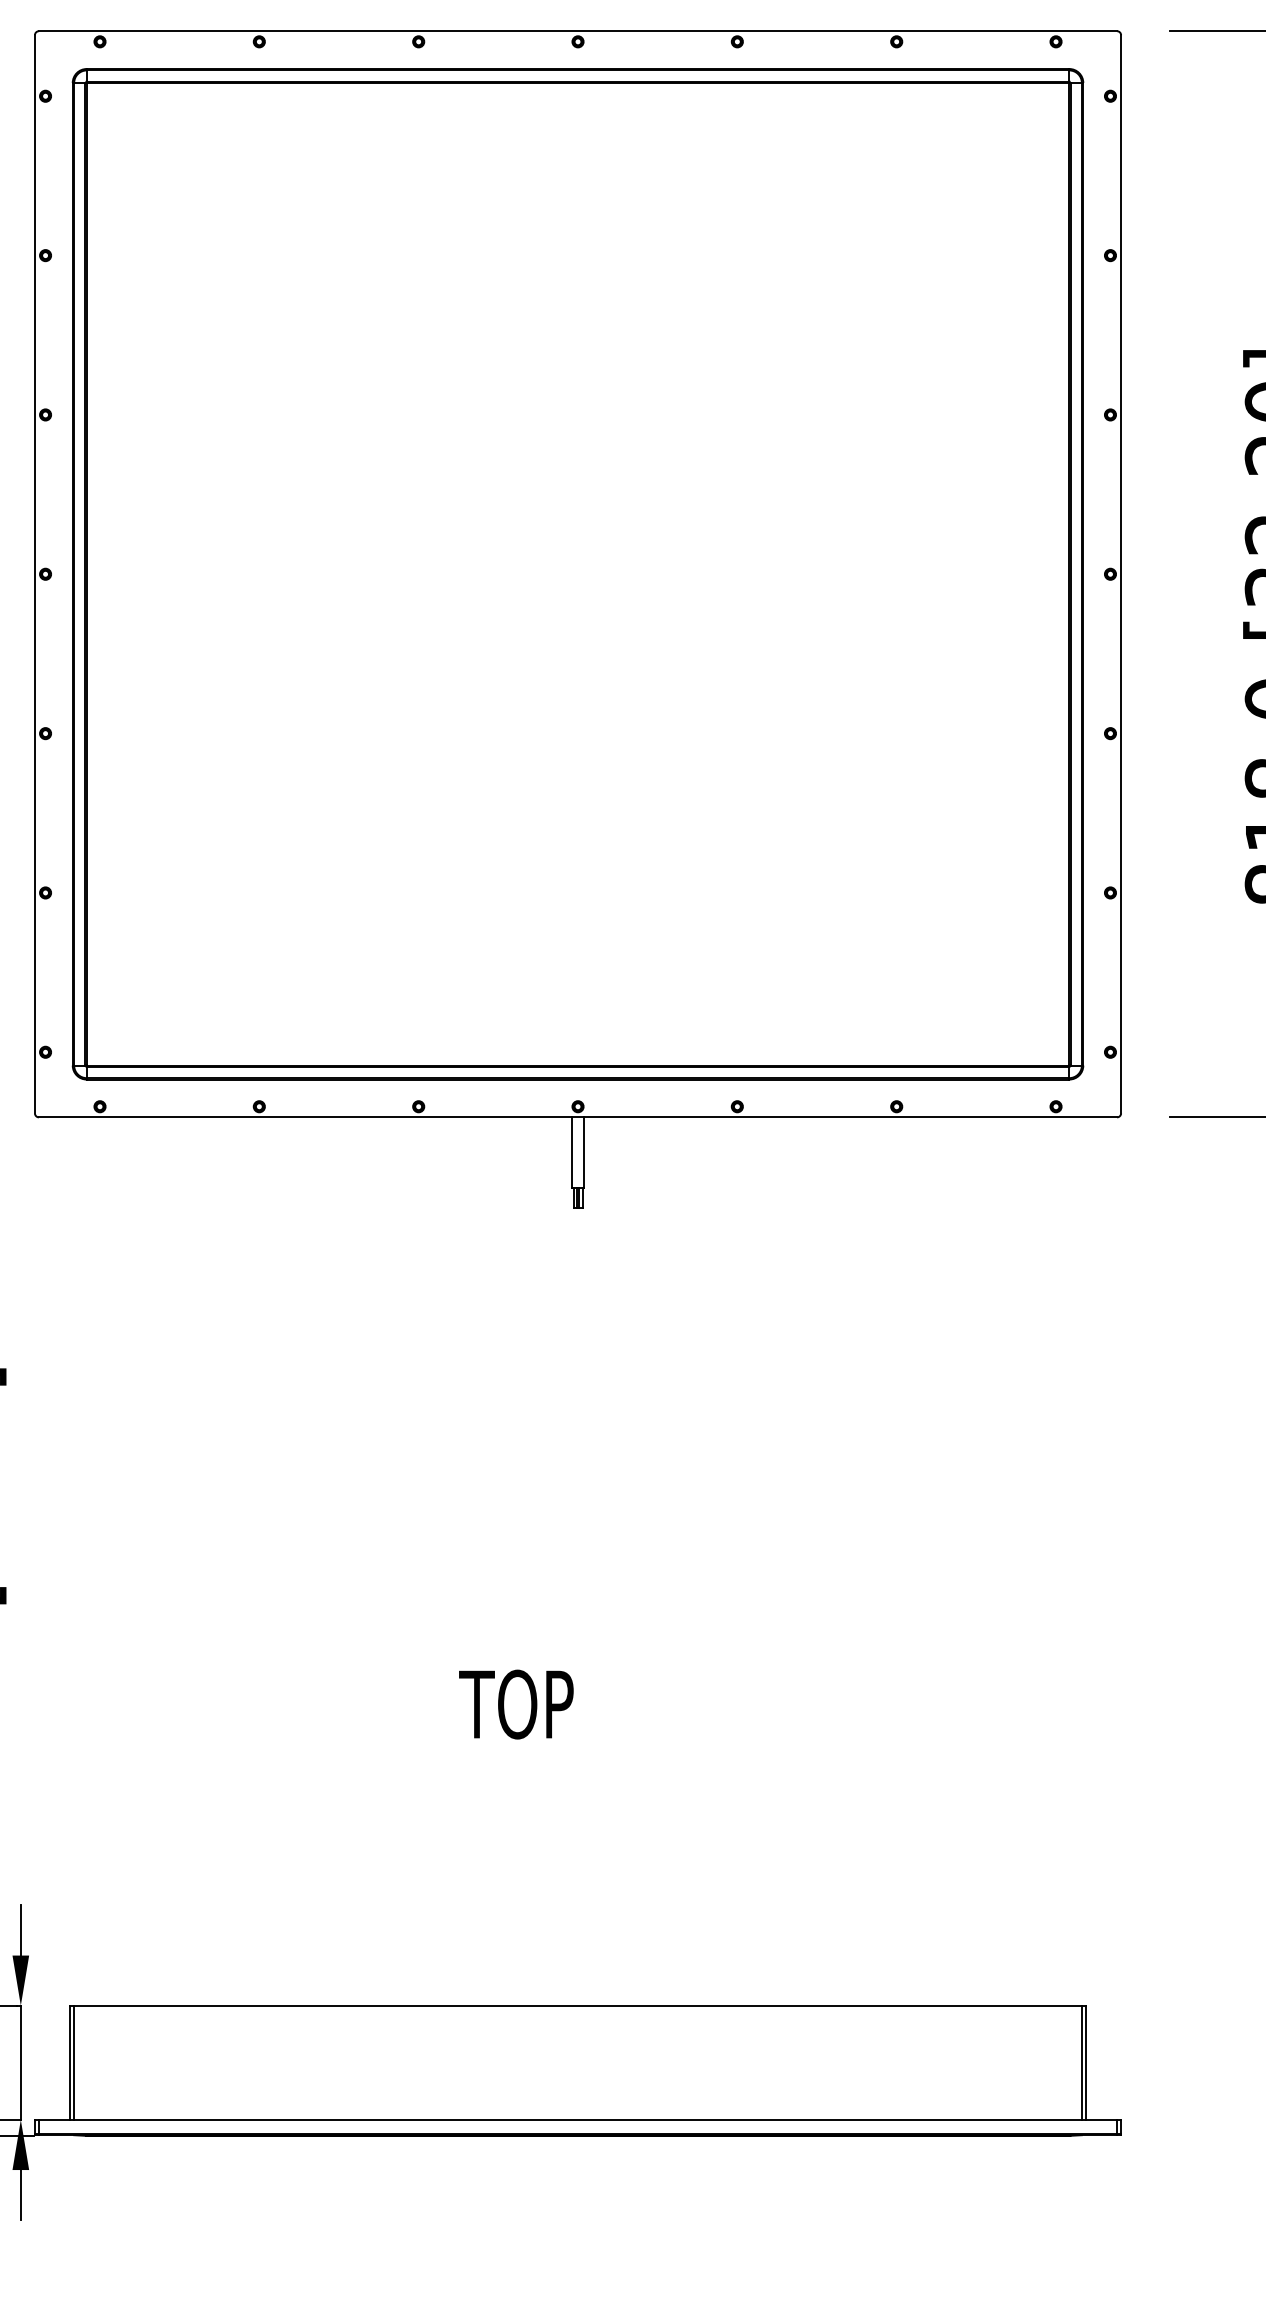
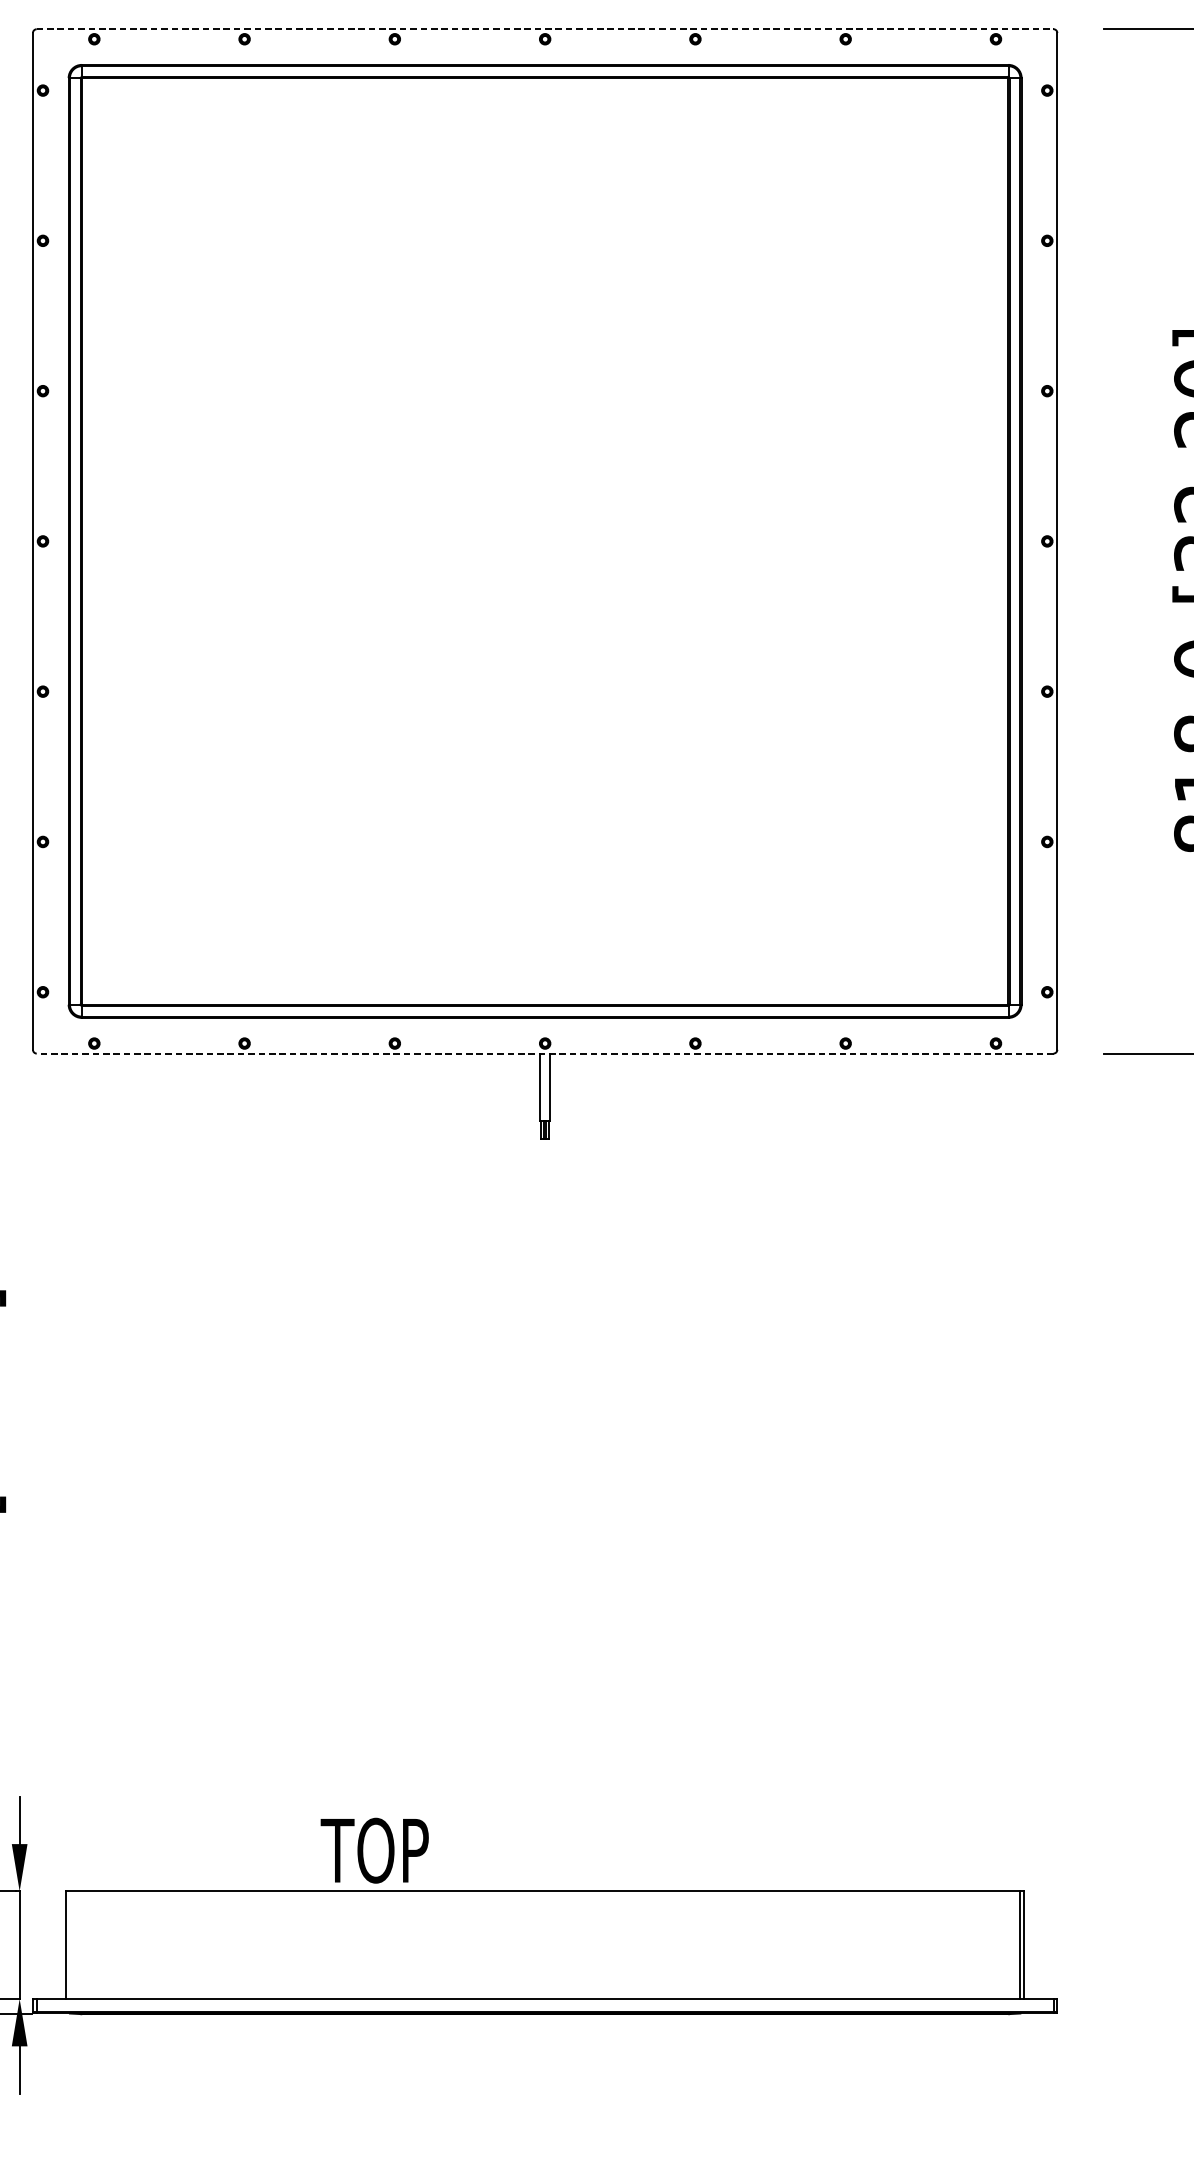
line: (578, 31) -> (545, 29), solid -> dashed
line: (577, 1117) -> (544, 1053), solid -> dashed
text: (516, 1704) -> (374, 1850), moved
line: (74, 2062) -> (70, 1944), removed

